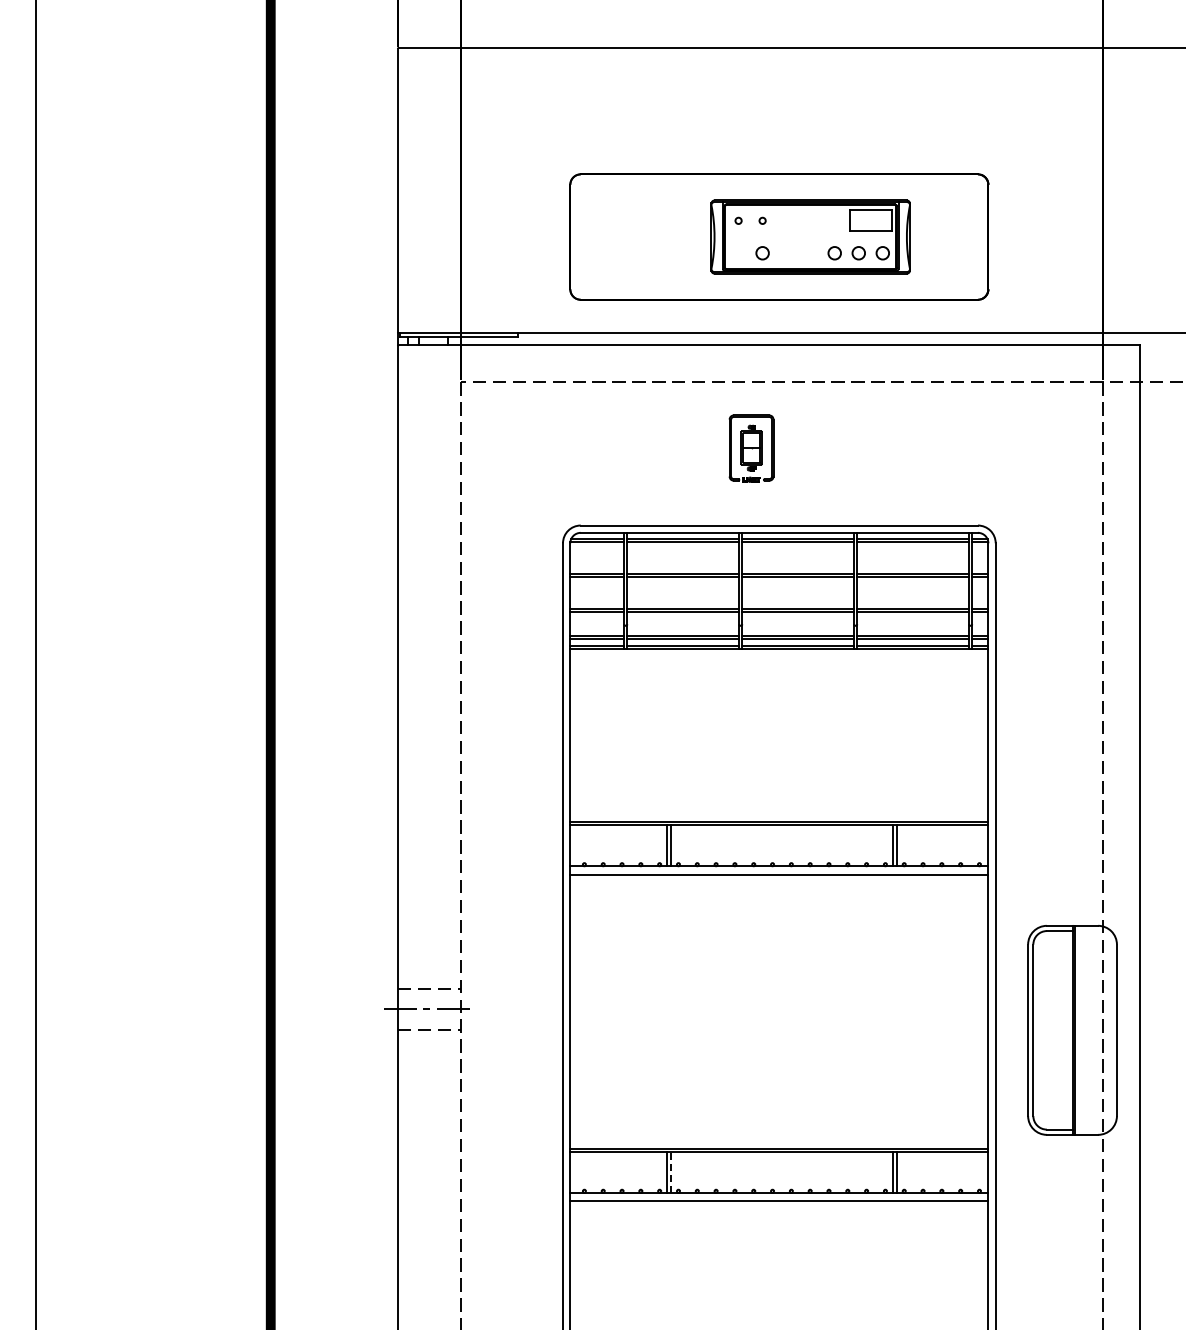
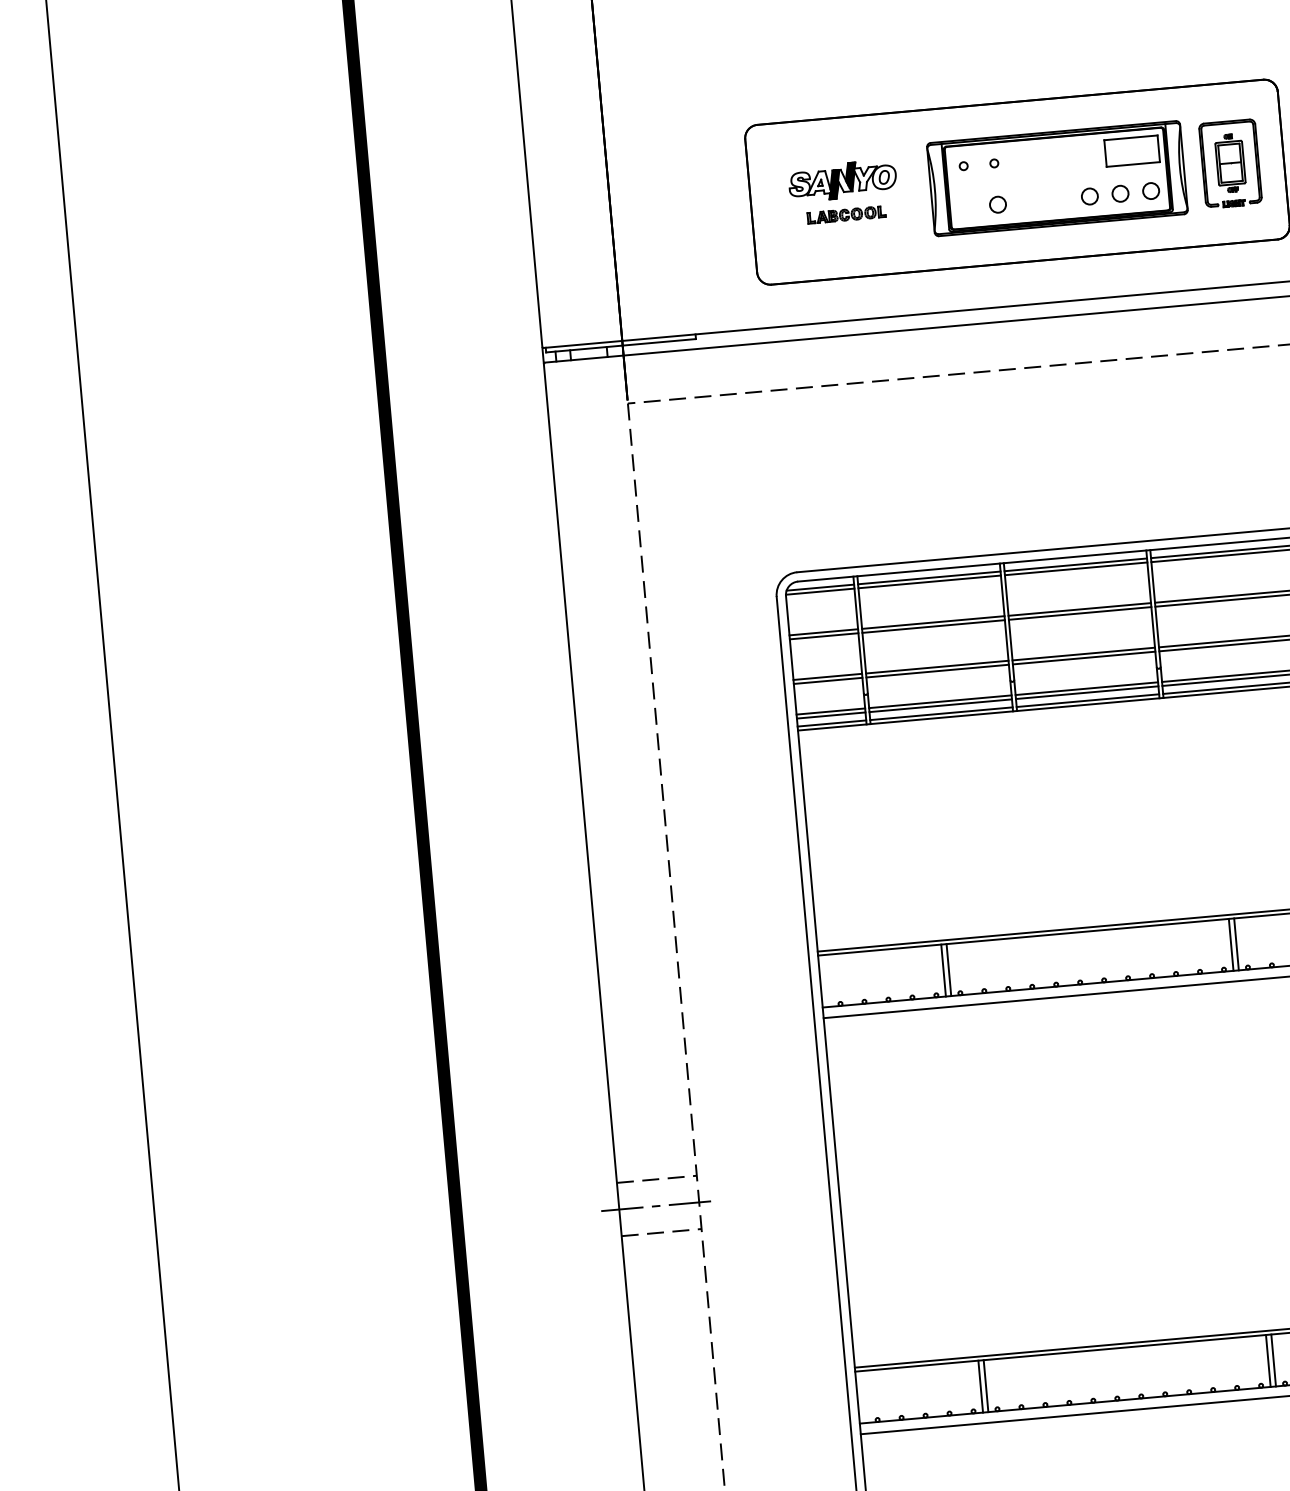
part: (642, 232) -> (842, 191), added
part: (751, 448) -> (1230, 163), moved
line: (671, 1171) -> (986, 1384), dashed -> solid

